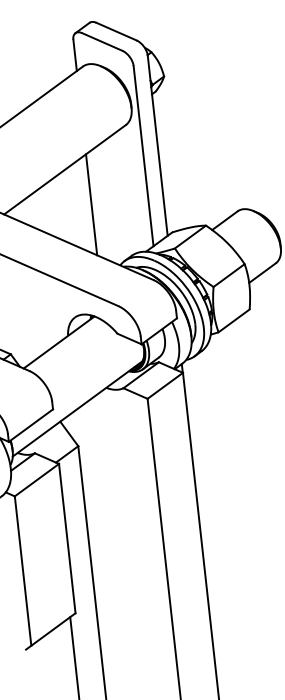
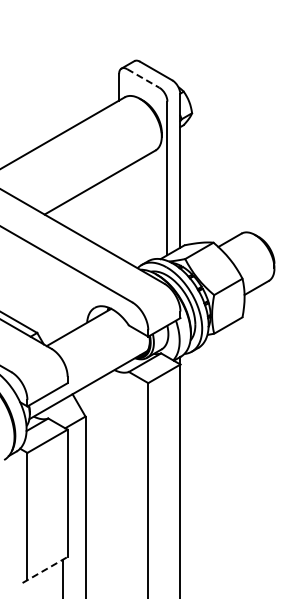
line: (102, 42) -> (143, 78), solid -> dashed
line: (92, 204) -> (119, 214), removed
line: (51, 630) -> (45, 569), solid -> dashed

